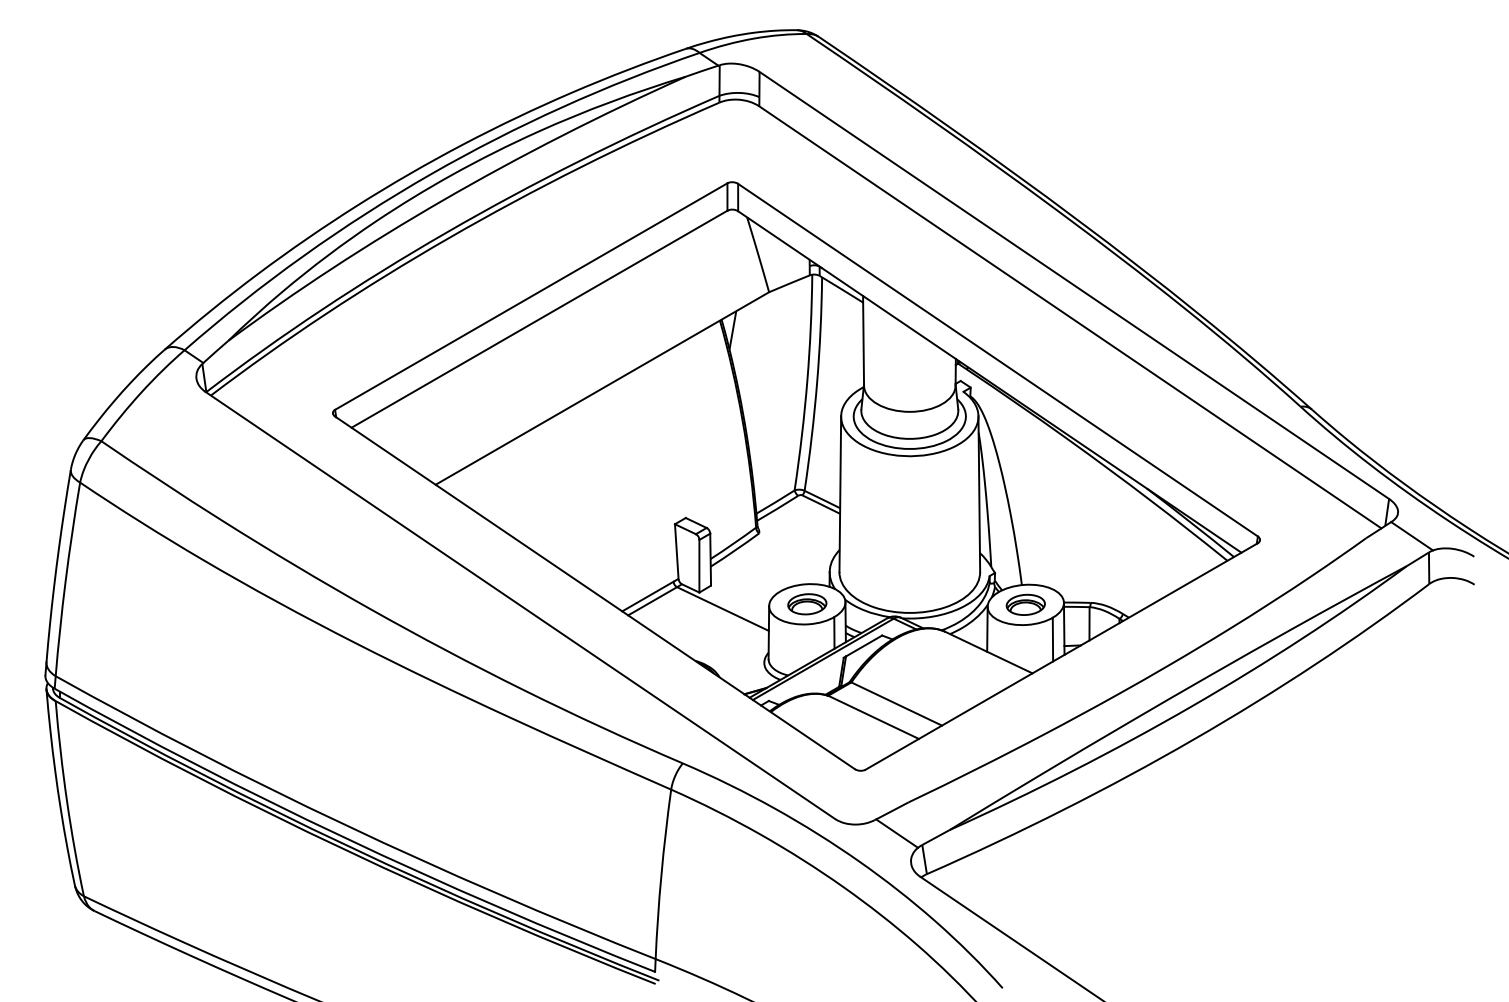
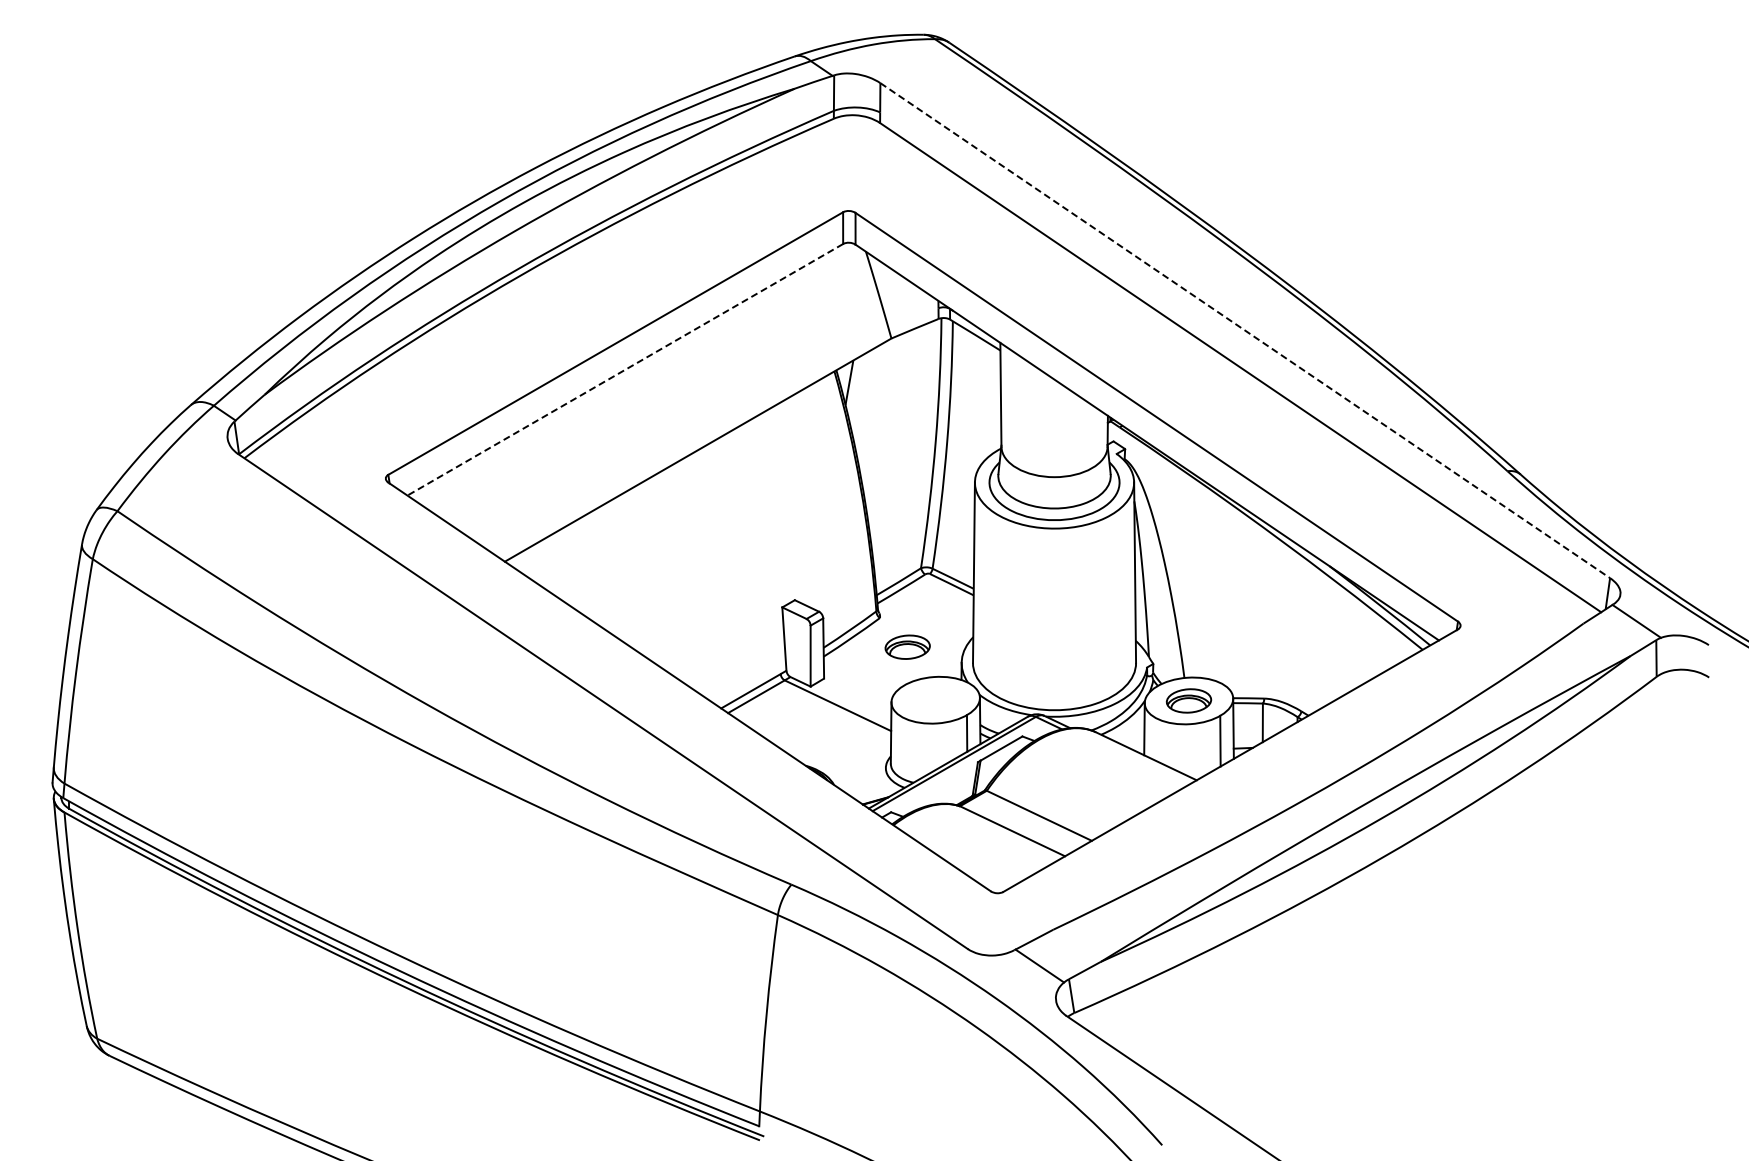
line: (1074, 285) -> (1245, 330), solid -> dashed
line: (539, 318) -> (625, 369), solid -> dashed
part: (807, 603) -> (907, 646), moved

